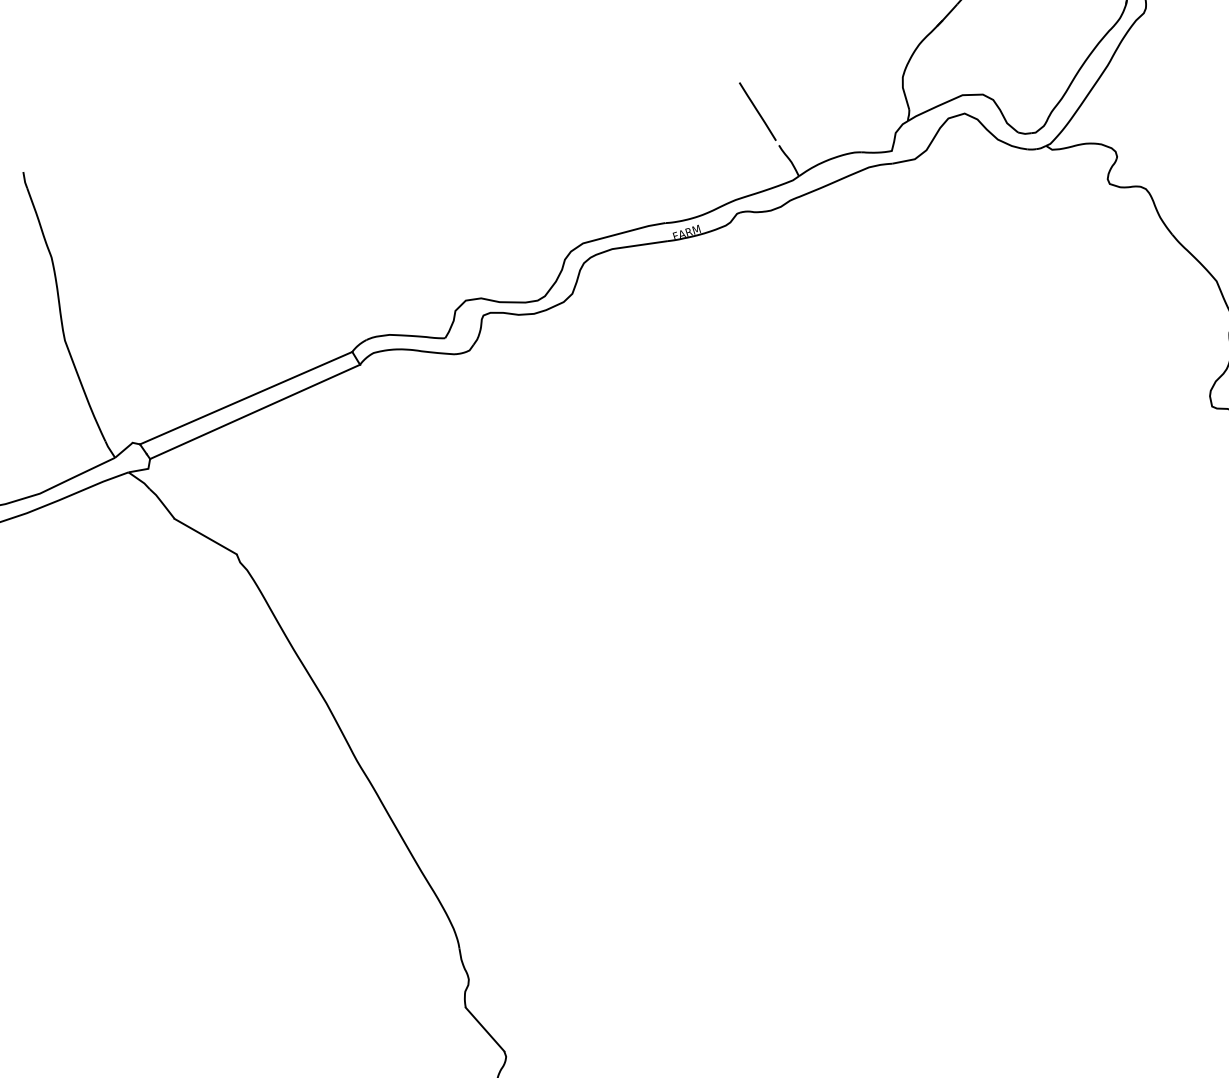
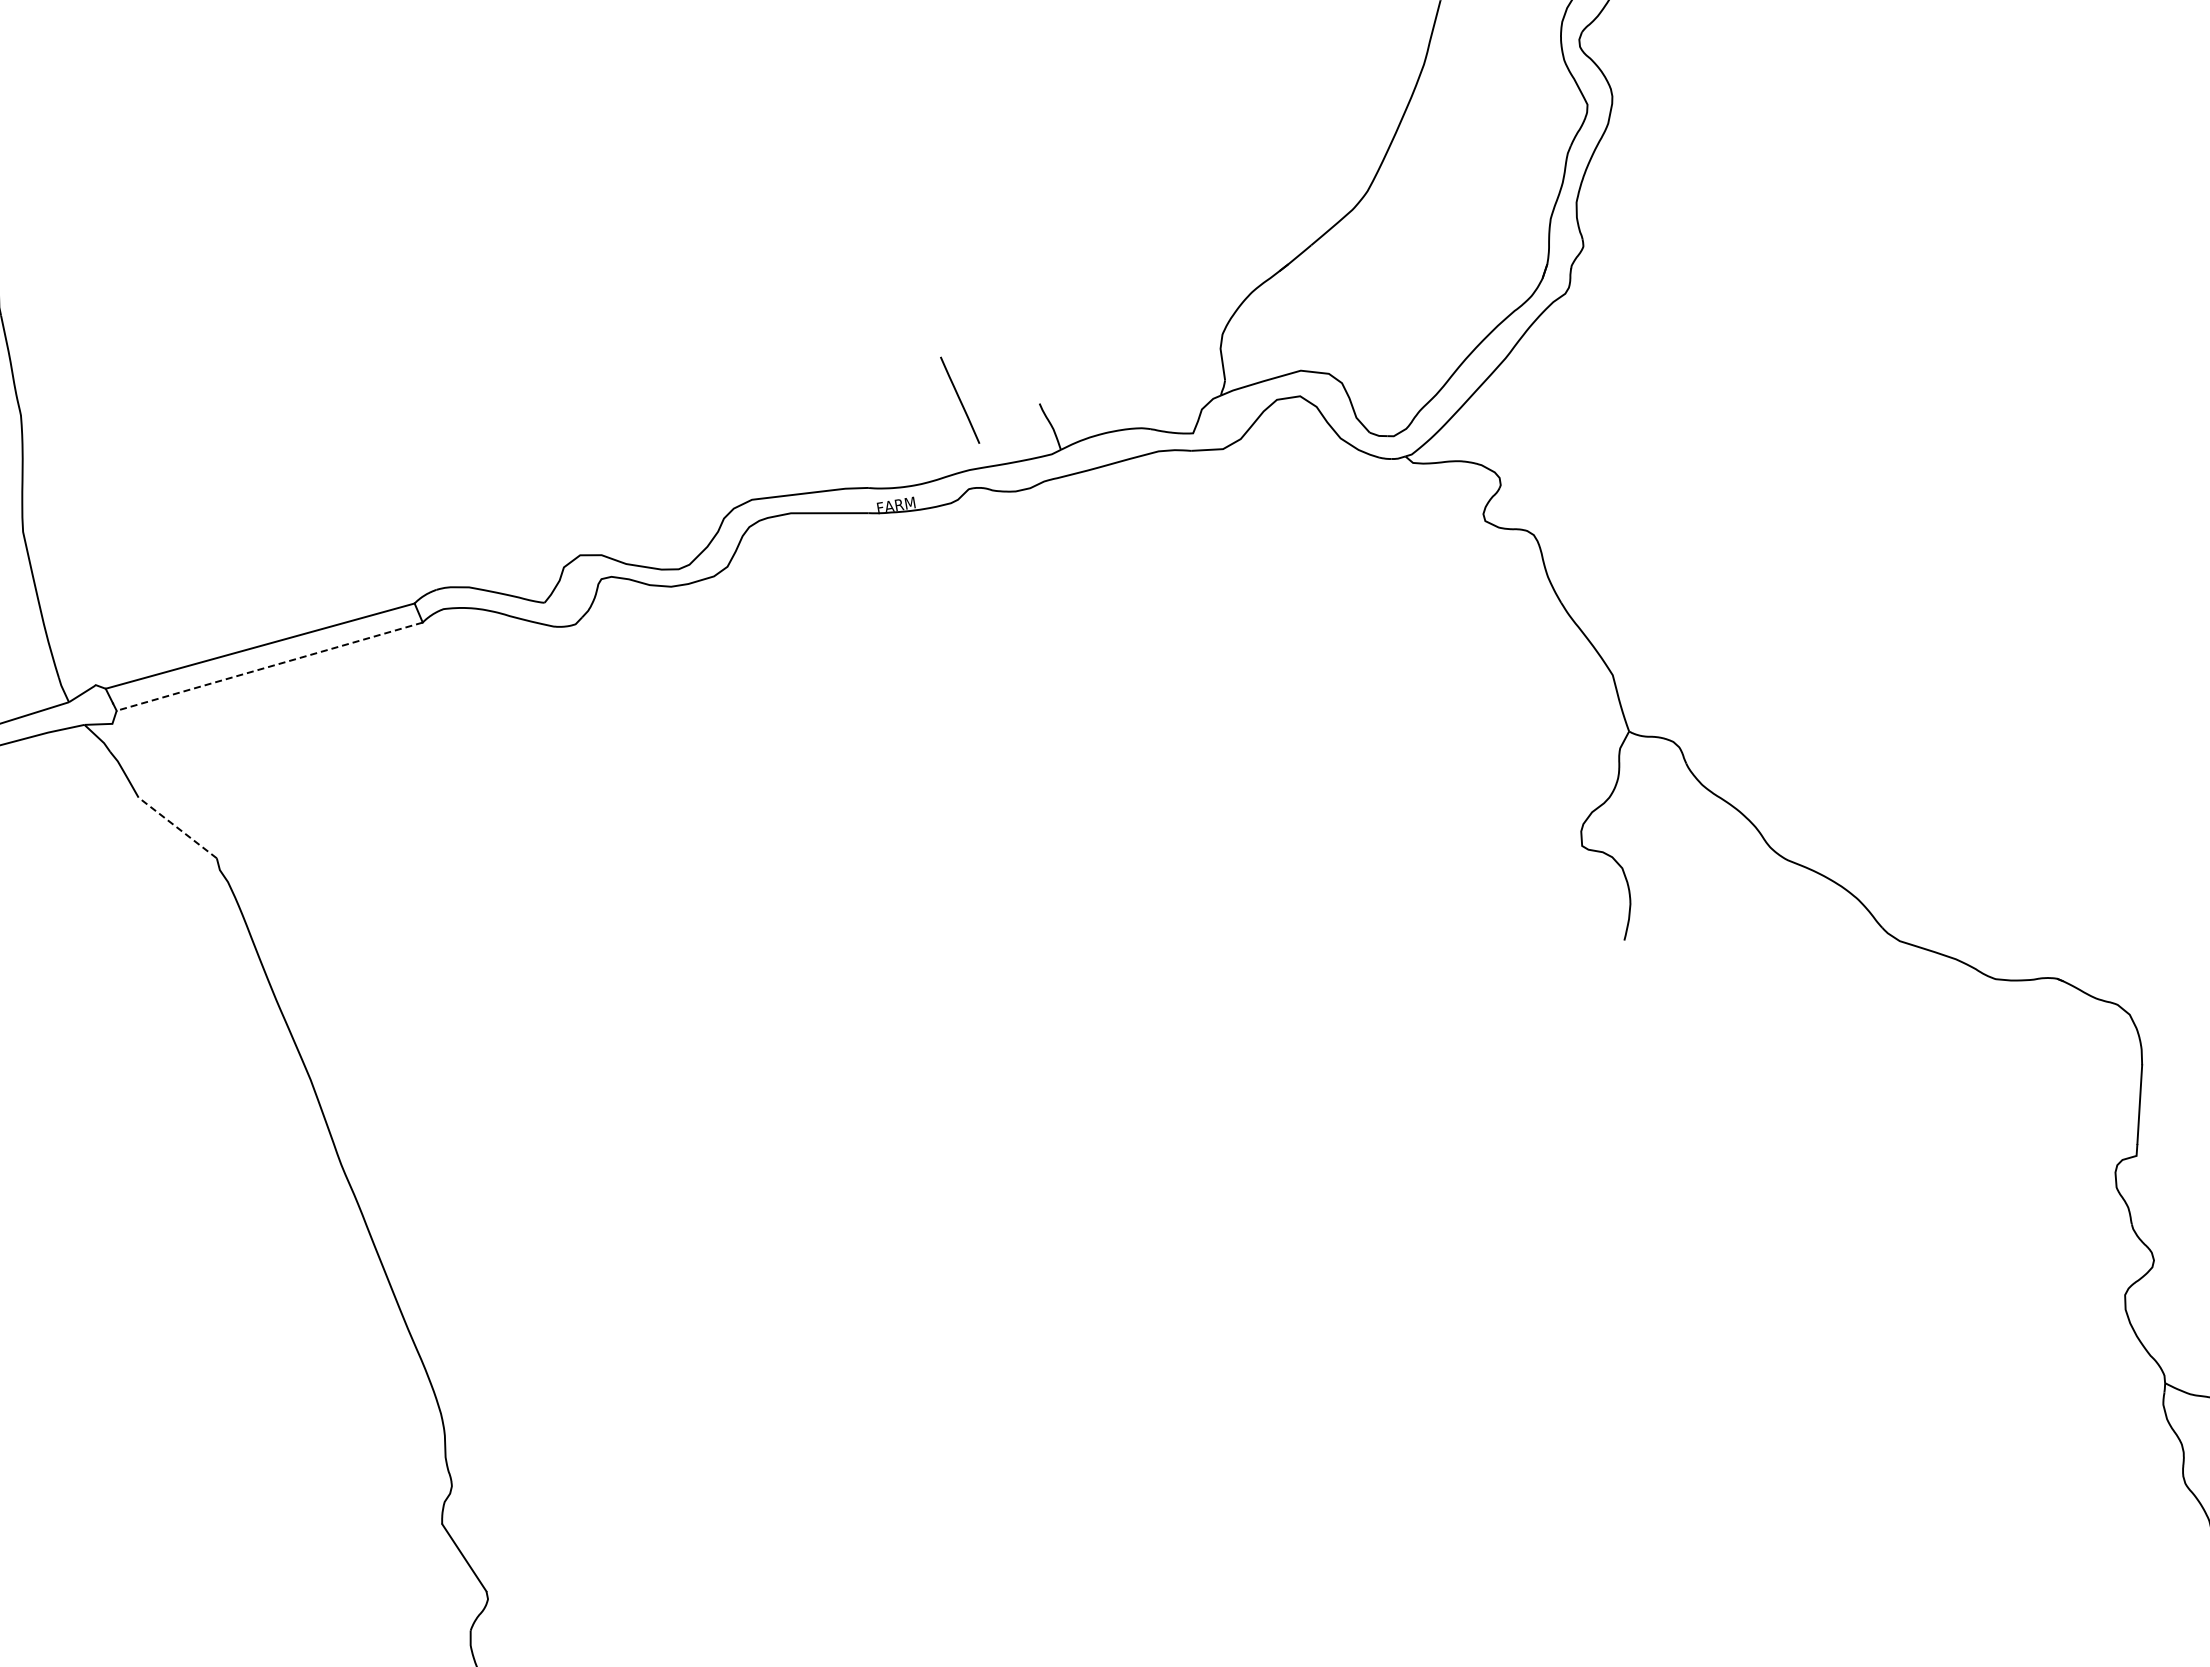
line: (757, 111) -> (960, 399), moved
line: (254, 411) -> (269, 666), solid -> dashed
line: (205, 537) -> (177, 828), solid -> dashed

